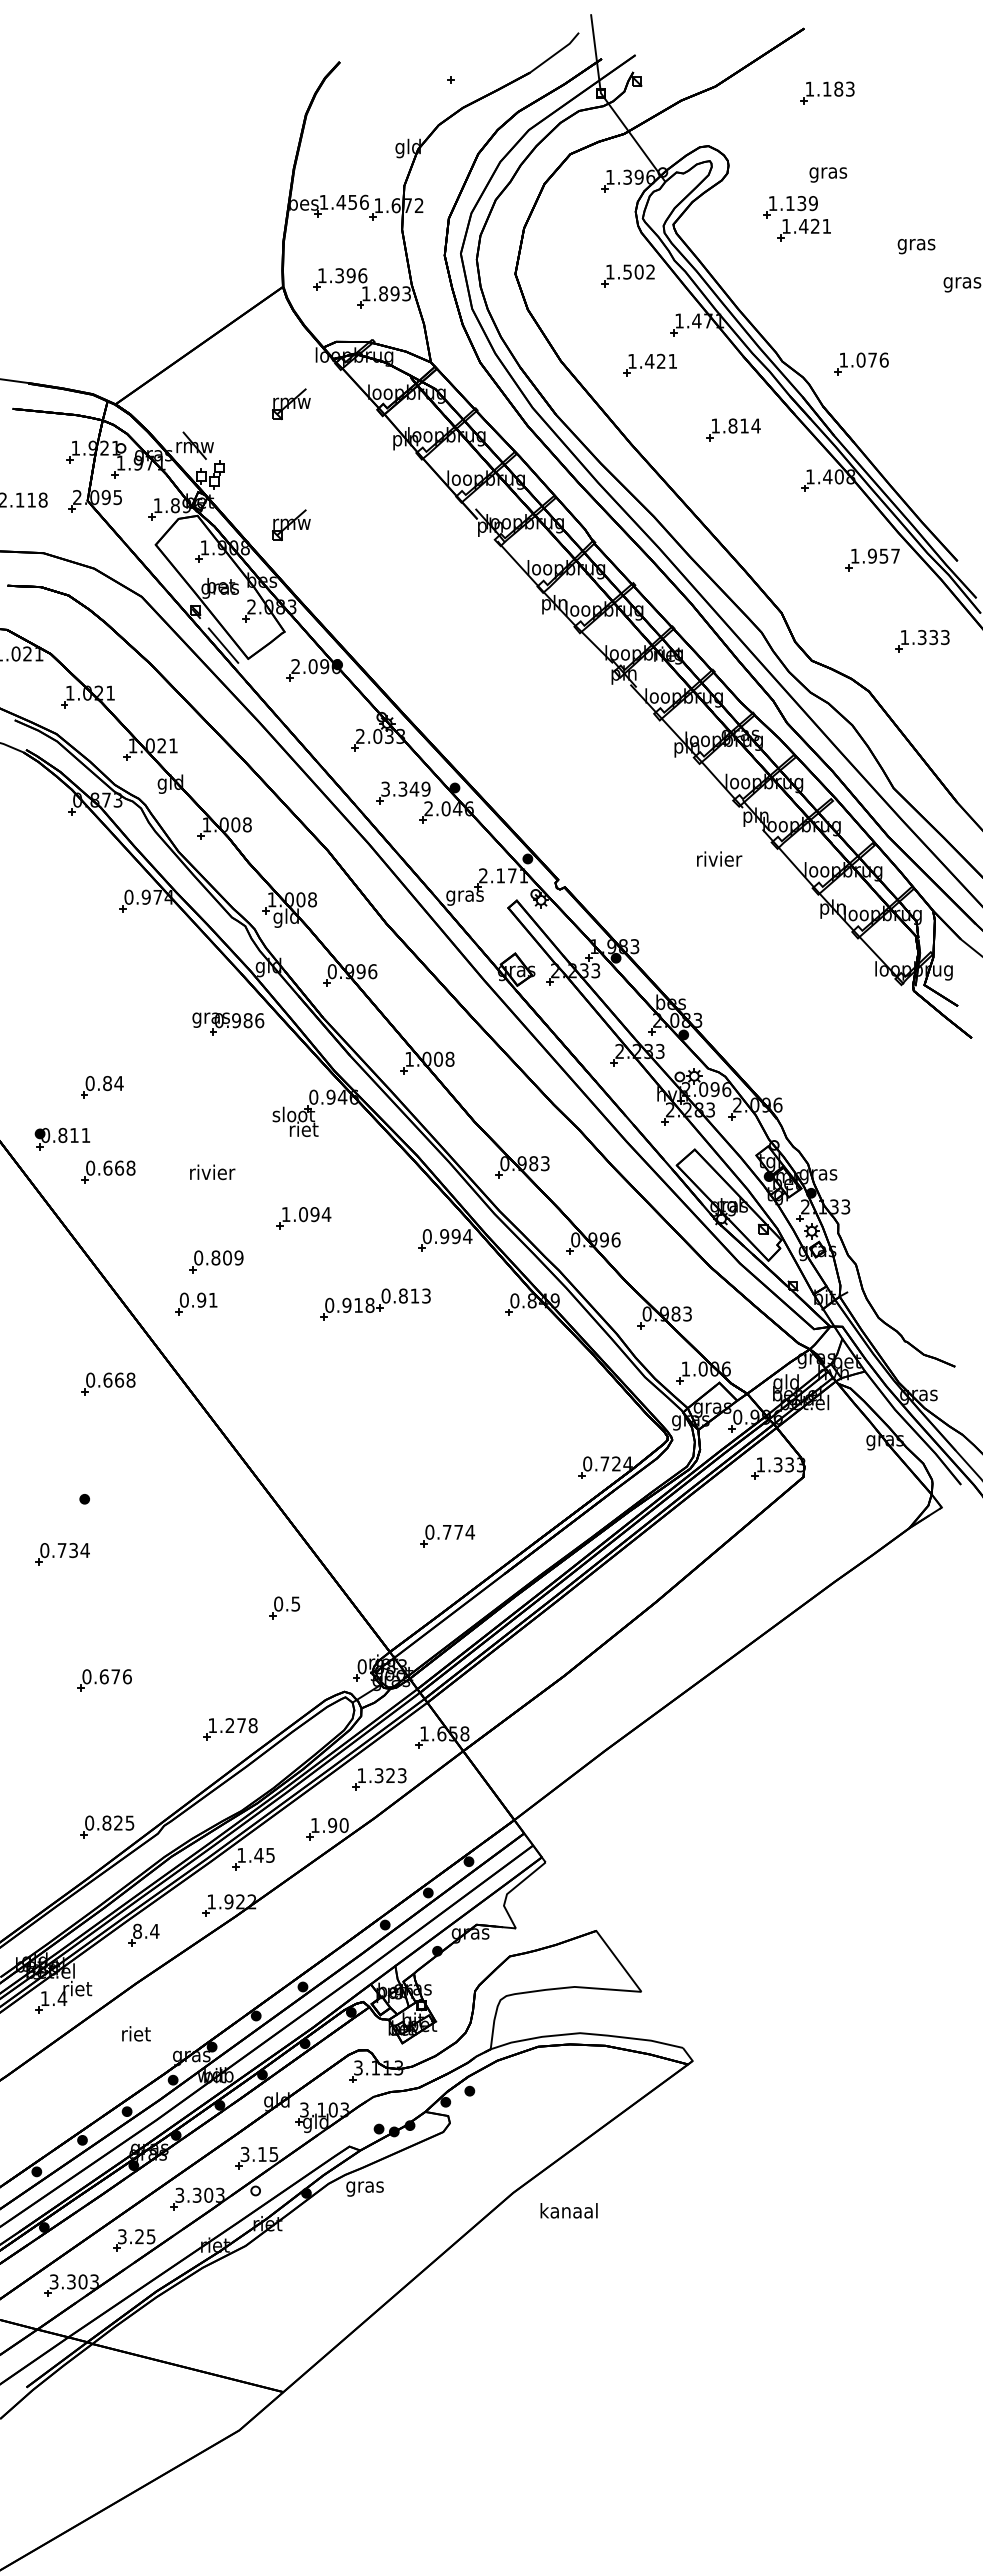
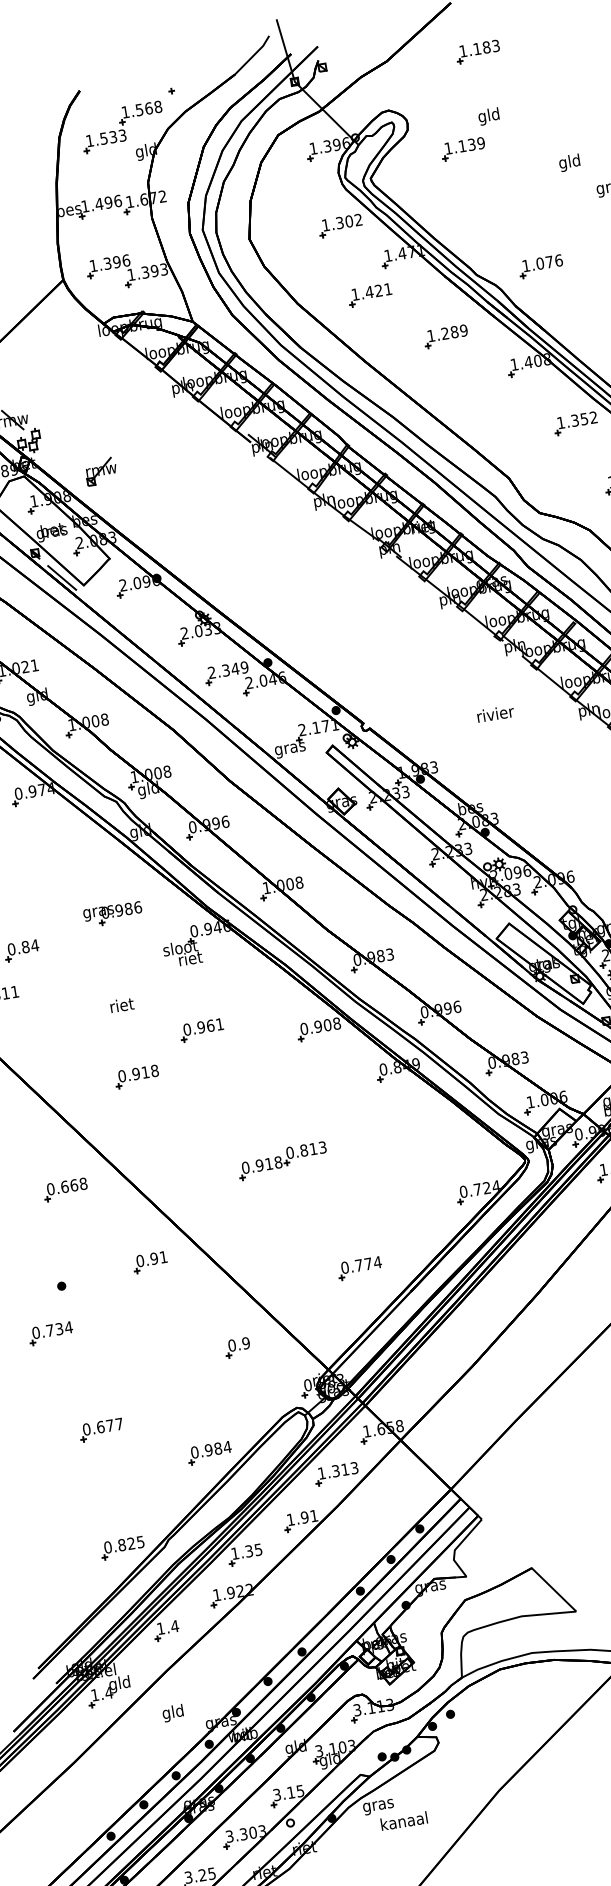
part: (384, 114) -> (122, 127), added
text: (828, 172) -> (489, 116), gras -> gld
text: (352, 201) -> (108, 201), 1.456 -> 1.496
part: (803, 229) -> (476, 165), removed
text: (916, 244) -> (569, 162), gras -> gld
text: (627, 271) -> (339, 222), 1.502 -> 1.302
text: (383, 293) -> (145, 272), 1.893 -> 1.393
part: (291, 404) -> (85, 374), removed
text: (744, 425) -> (454, 331), 1.814 -> 1.289
text: (883, 555) -> (583, 418), 1.957 -> 1.352
text: (385, 789) -> (211, 673), 3.349 -> 2.349
text: (719, 858) -> (495, 713), moved
part: (228, 1023) -> (113, 913), moved
part: (108, 1171) -> (38, 1018), removed
text: (212, 1172) -> (122, 1005), rivier -> riet
text: (306, 1214) -> (203, 1026), 1.094 -> 0.961
text: (461, 1236) -> (331, 1024), 0.994 -> 0.908
text: (227, 1257) -> (145, 1072), 0.809 -> 0.918
part: (196, 1303) -> (150, 1262), moved
part: (375, 1304) -> (282, 1161), moved
text: (295, 1603) -> (245, 1342), 0.5 -> 0.9
text: (127, 1676) -> (119, 1423), 0.676 -> 0.677
text: (232, 1725) -> (210, 1449), 1.278 -> 0.984
text: (390, 1775) -> (345, 1469), 1.323 -> 1.313
text: (343, 1825) -> (313, 1516), 1.90 -> 1.91
text: (258, 1854) -> (248, 1550), 1.45 -> 1.35
text: (137, 1930) -> (160, 1627), 8.4 -> 1.4
text: (77, 1990) -> (120, 1684), riet -> gld
text: (136, 2035) -> (173, 1712), riet -> gld
text: (568, 2210) -> (403, 1820), moved

